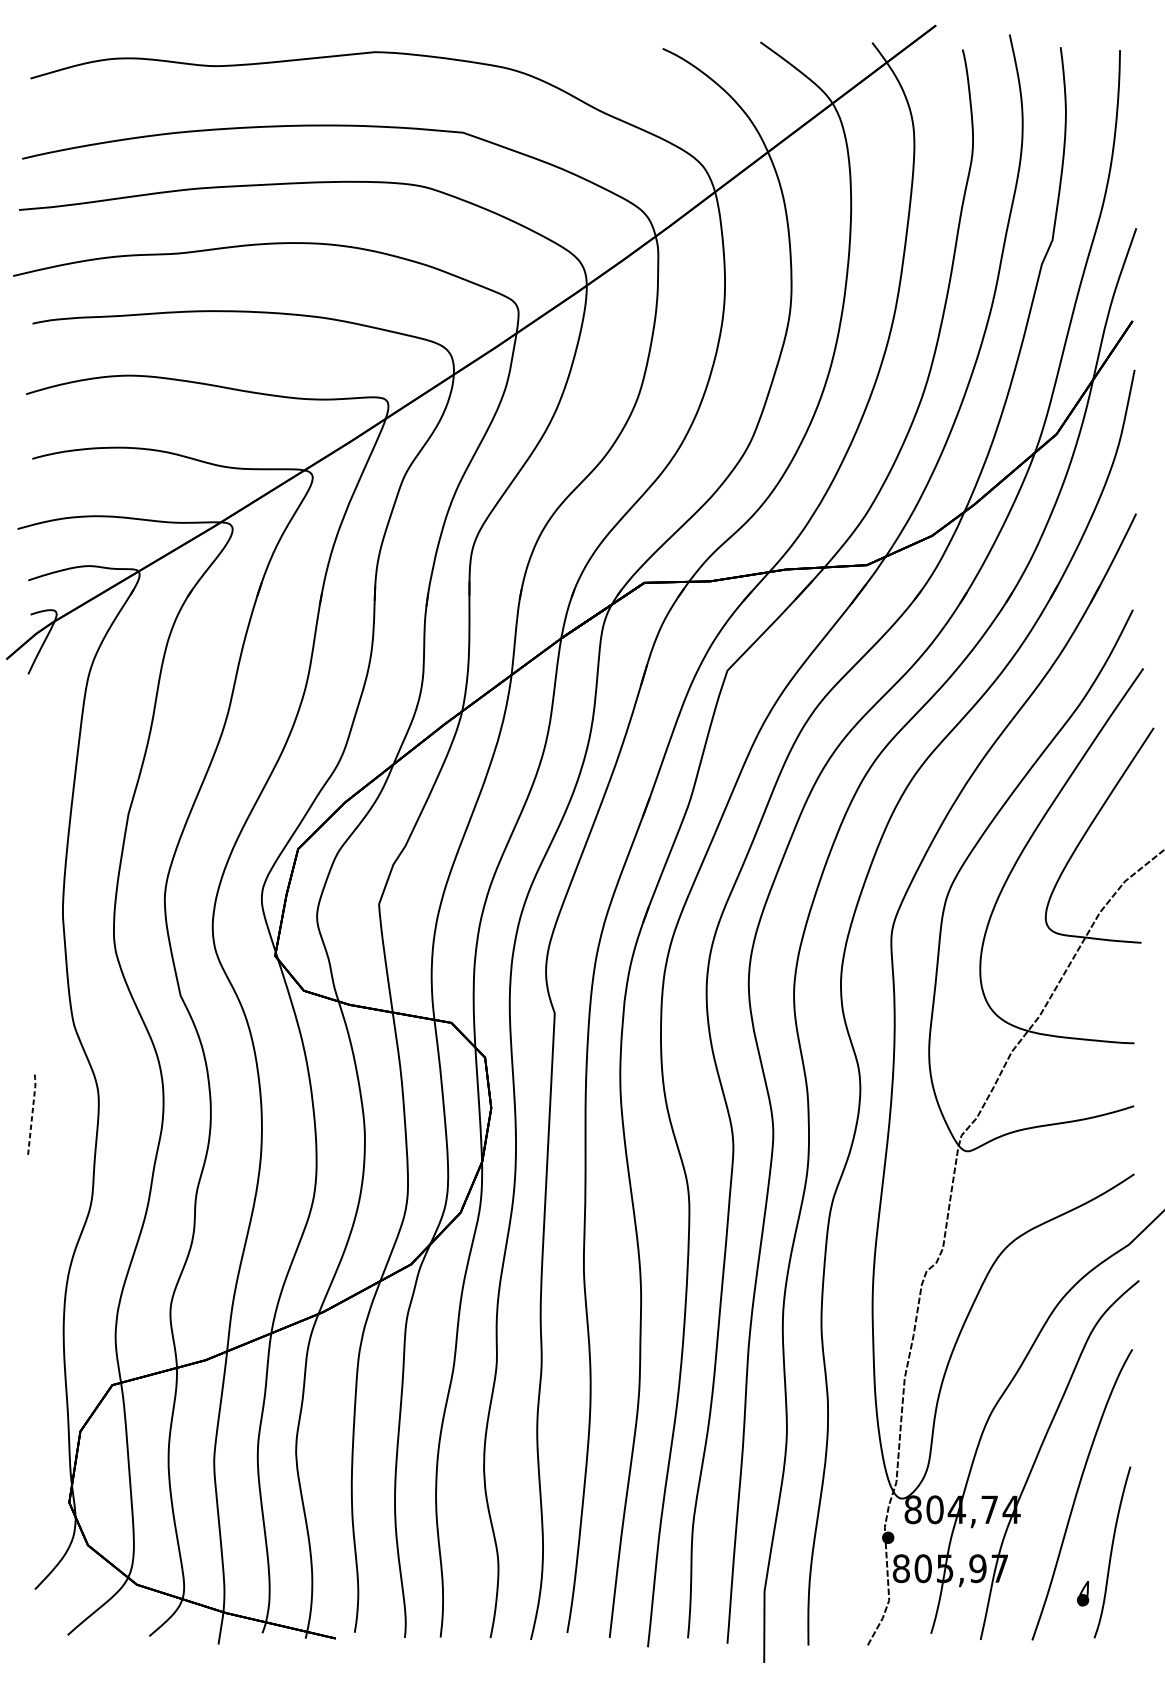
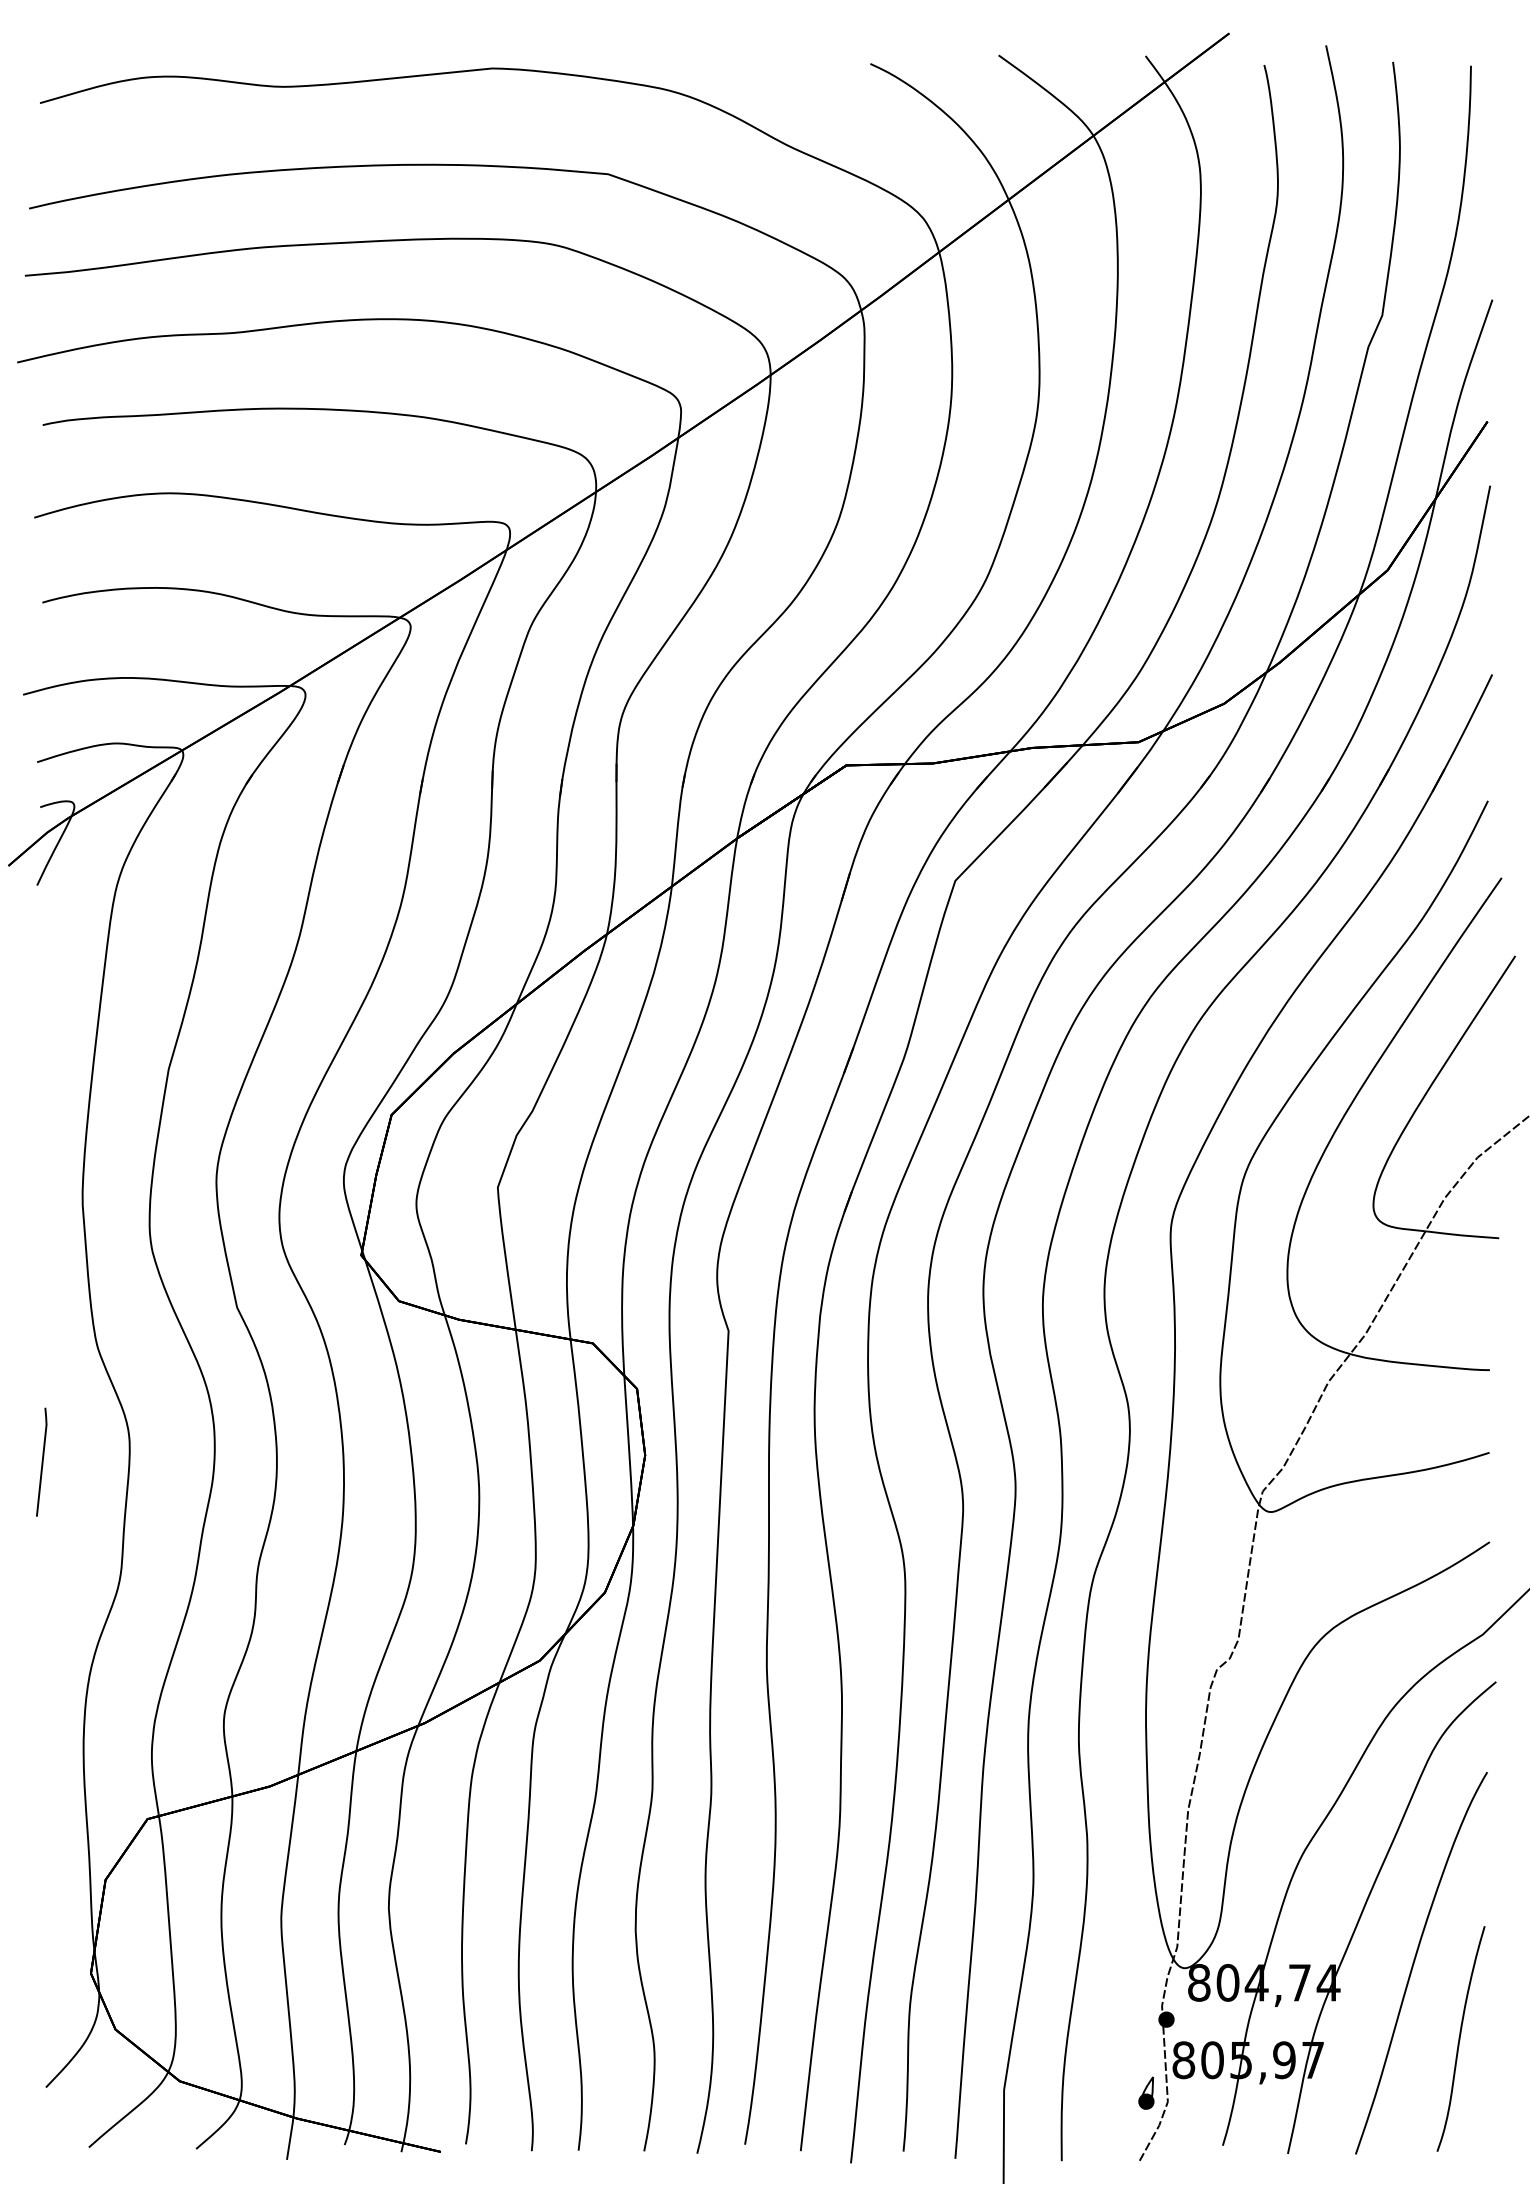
line: (32, 1112) -> (42, 1460), dashed -> solid
part: (1083, 1593) -> (1146, 2092), moved

